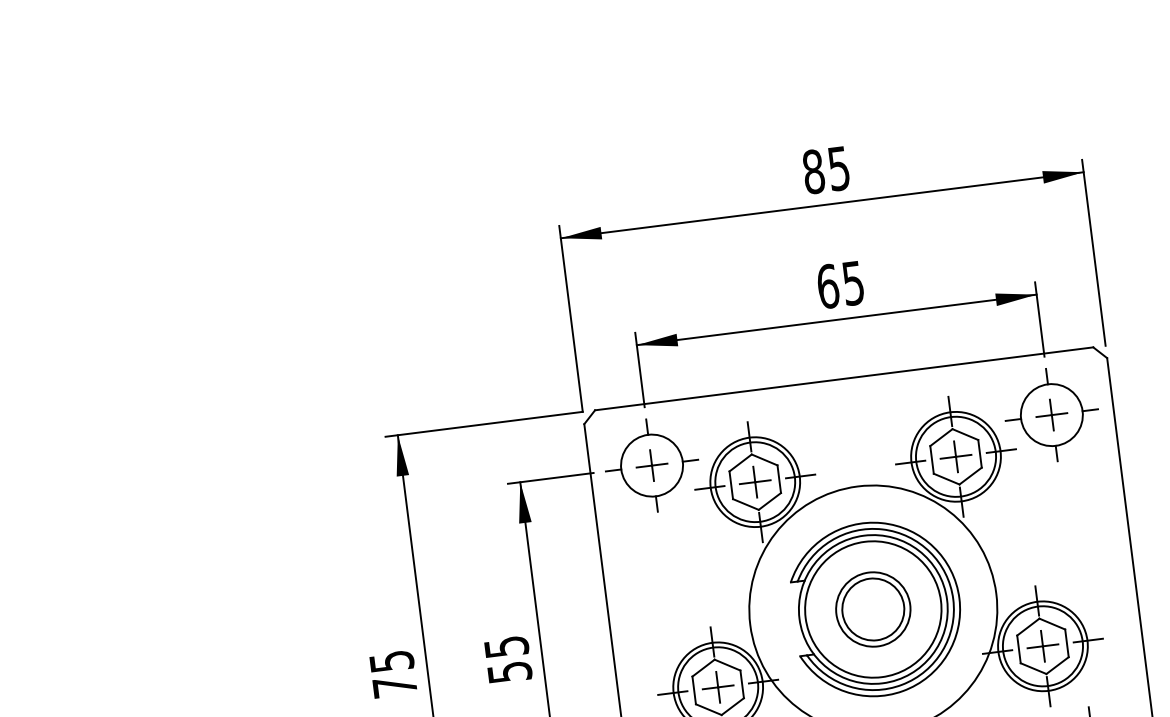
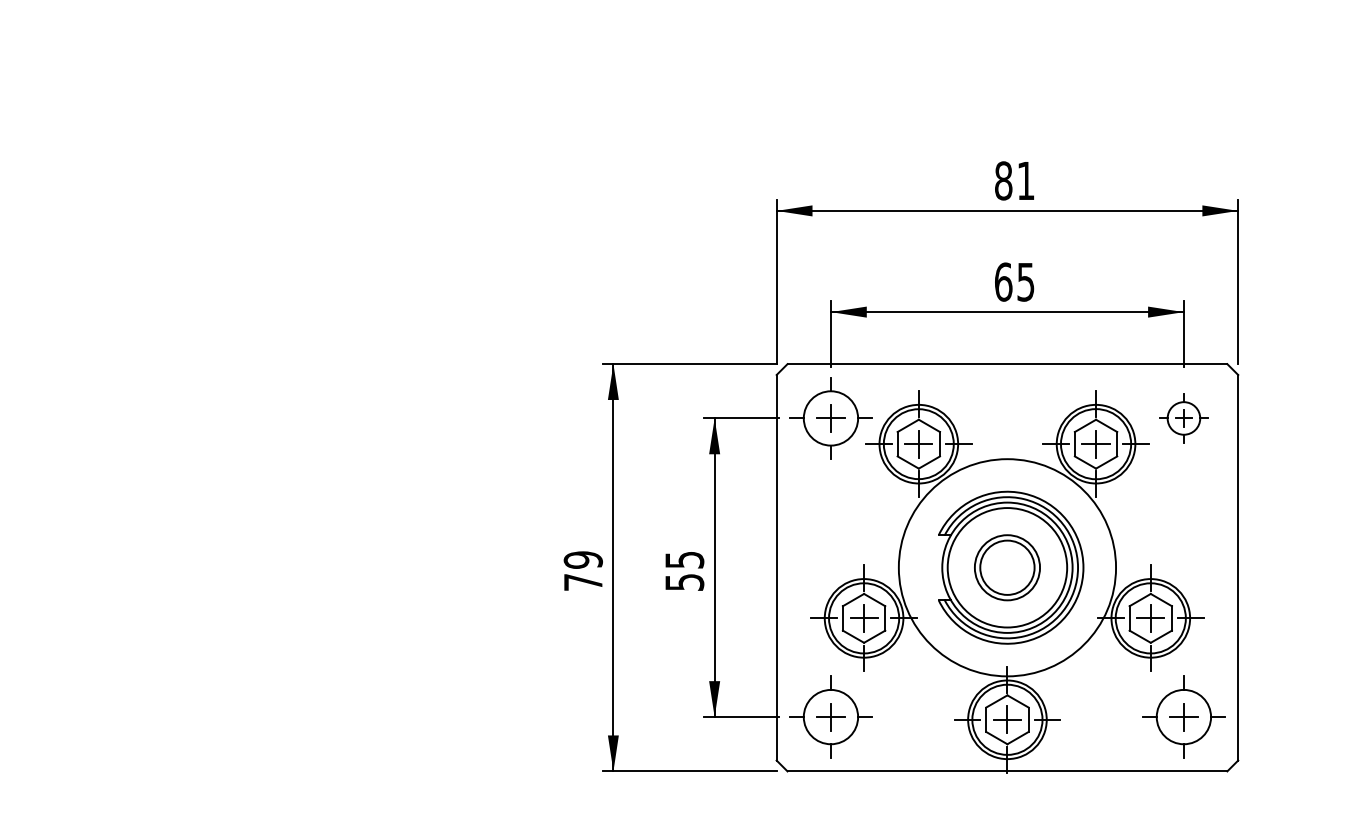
text: (838, 169) -> (1025, 181), 85 -> 81
part: (1051, 415) -> (1183, 418), size x0.6
text: (390, 660) -> (582, 559), 75 -> 79

